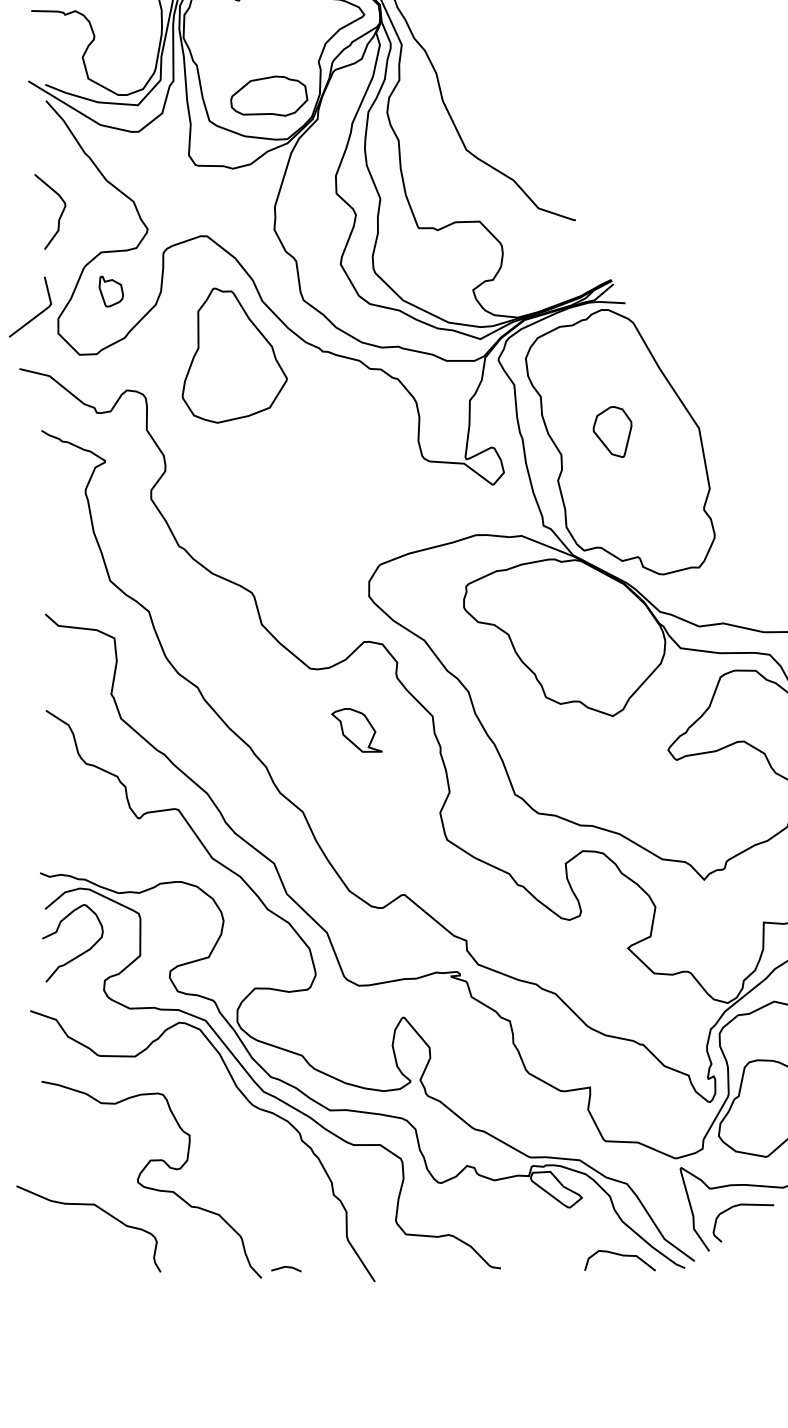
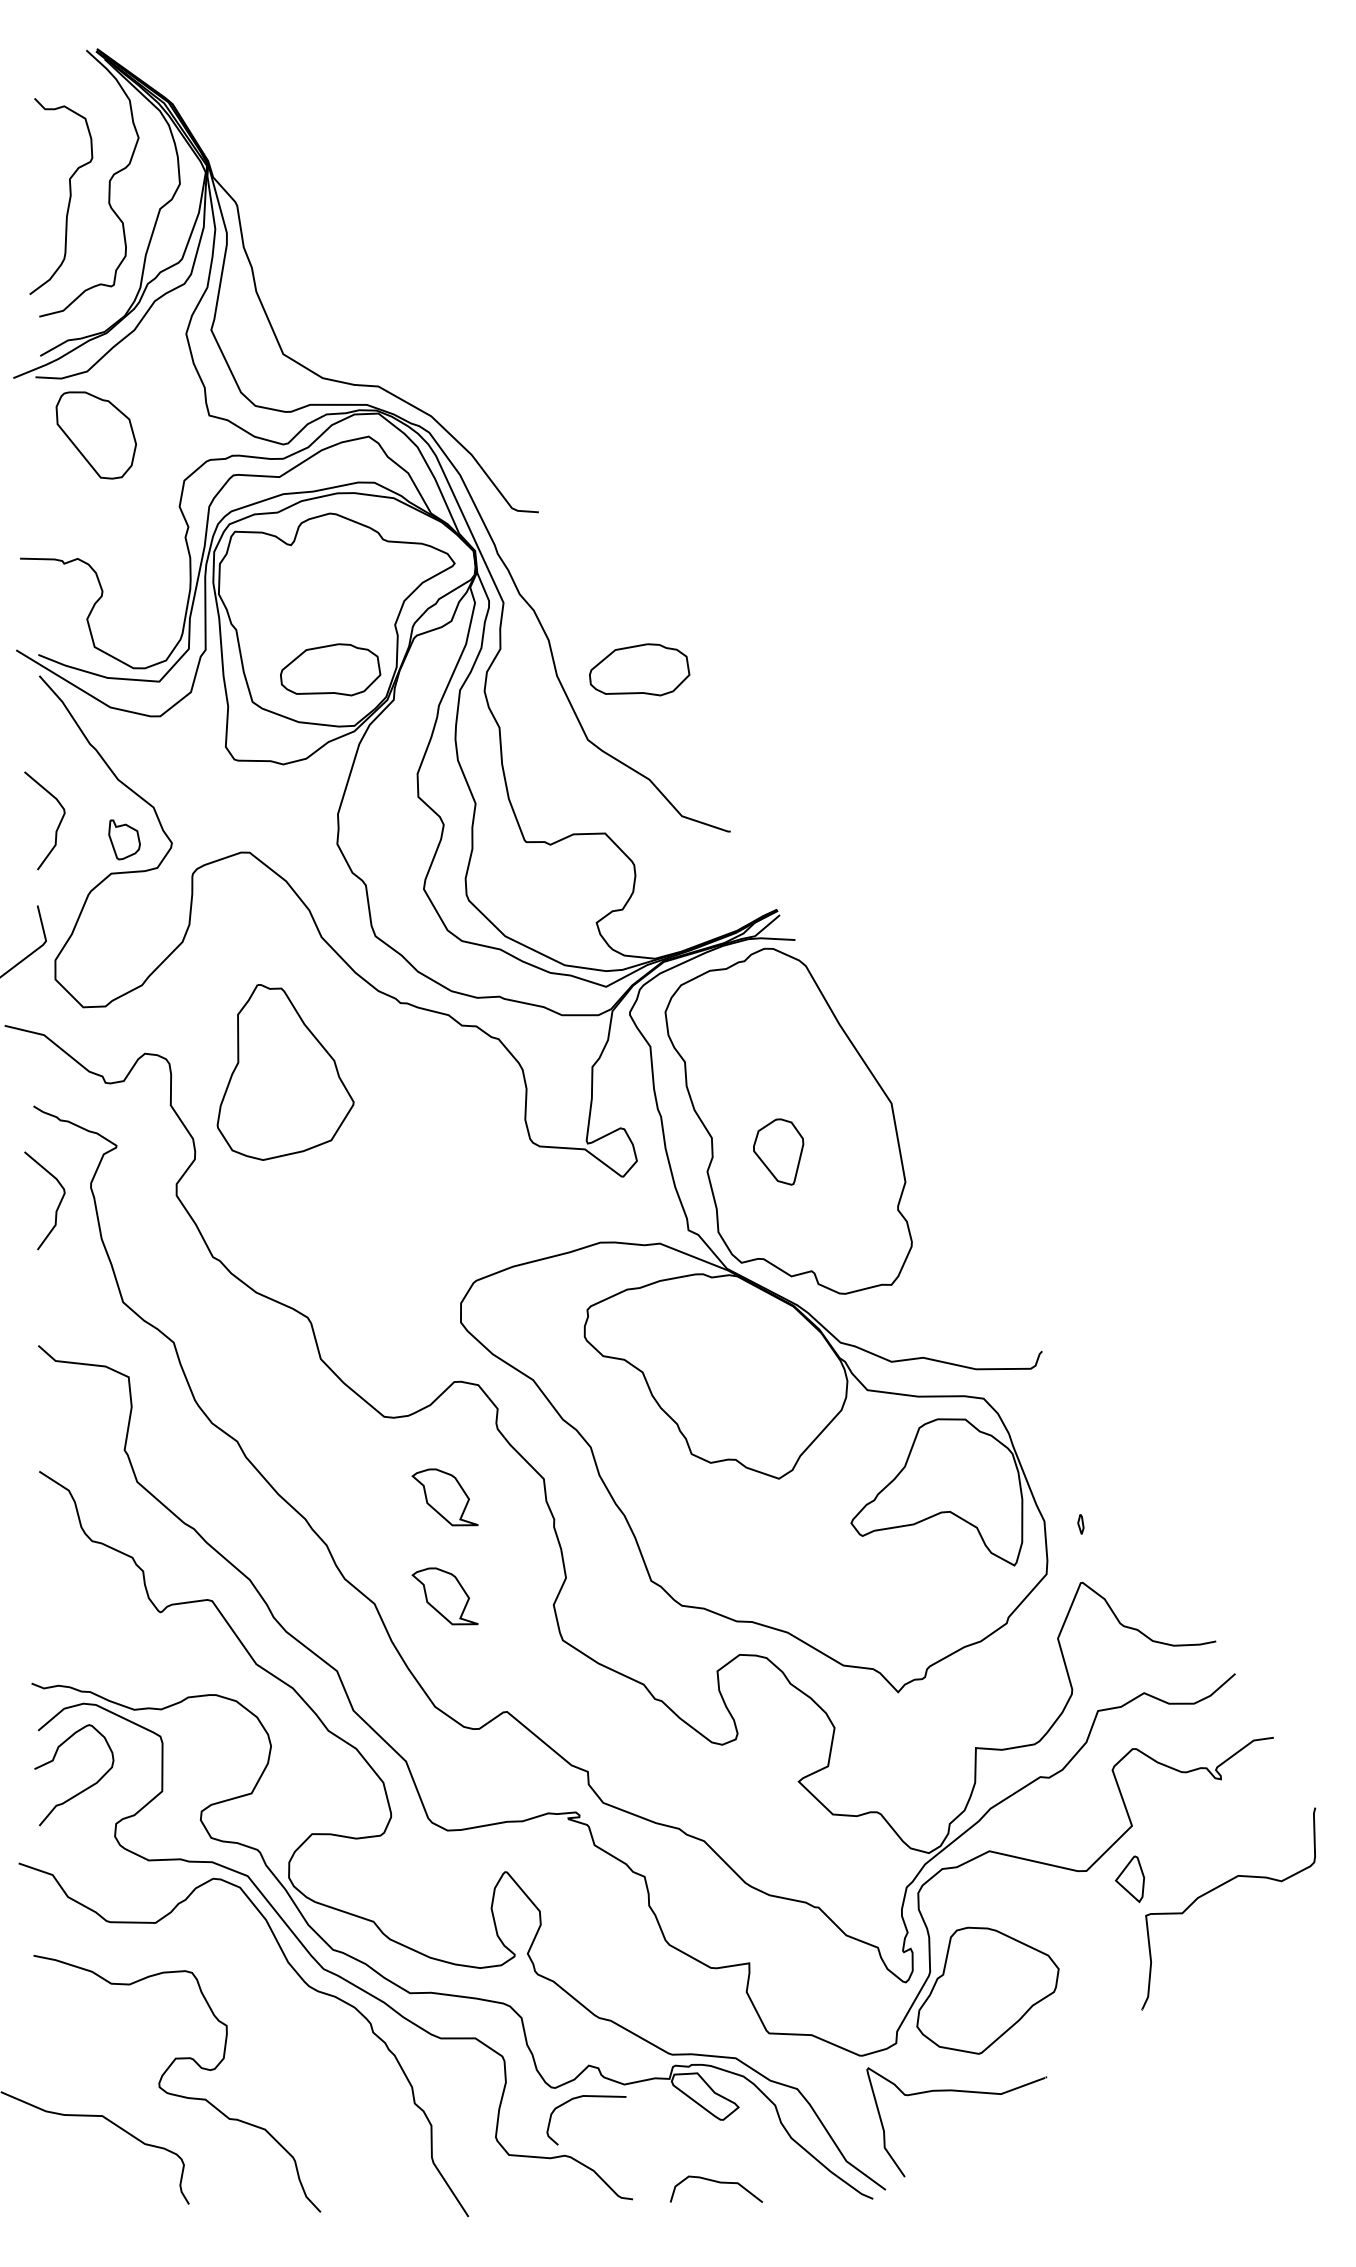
part: (505, 95) -> (639, 669), added
part: (111, 291) -> (124, 839), moved
part: (234, 355) -> (285, 1072), moved
part: (612, 431) -> (778, 1151), moved
curve: (59, 507) -> (57, 1206), added
part: (356, 806) -> (444, 1596), added
curve: (740, 1205) -> (582, 2097), moved
curve: (622, 1256) -> (719, 2183), moved
line: (286, 1267) -> (352, 2198), removed

